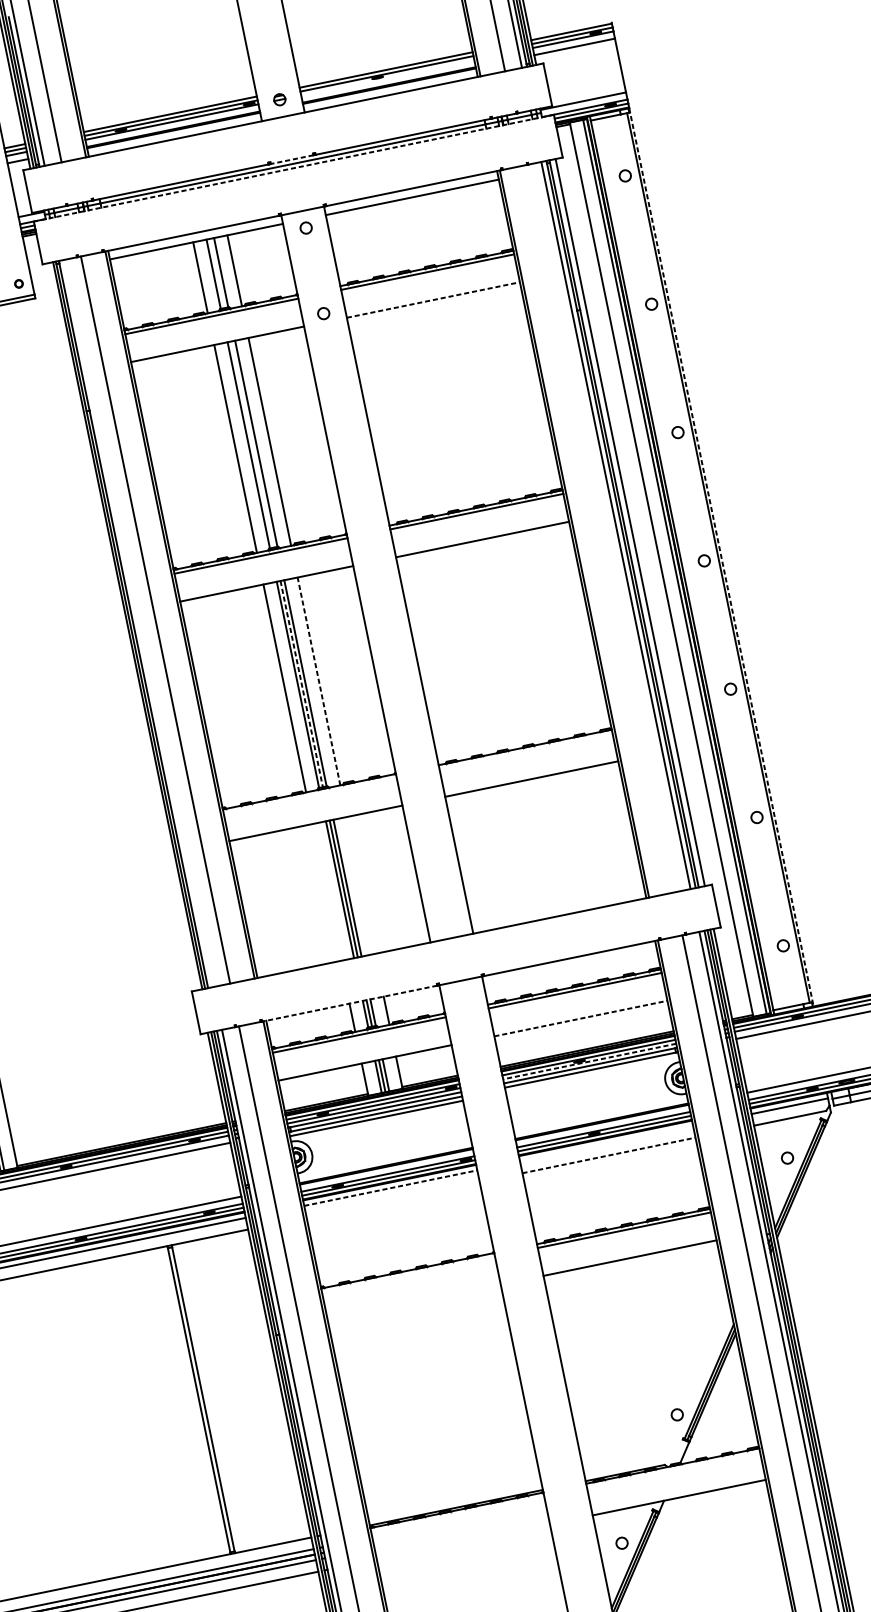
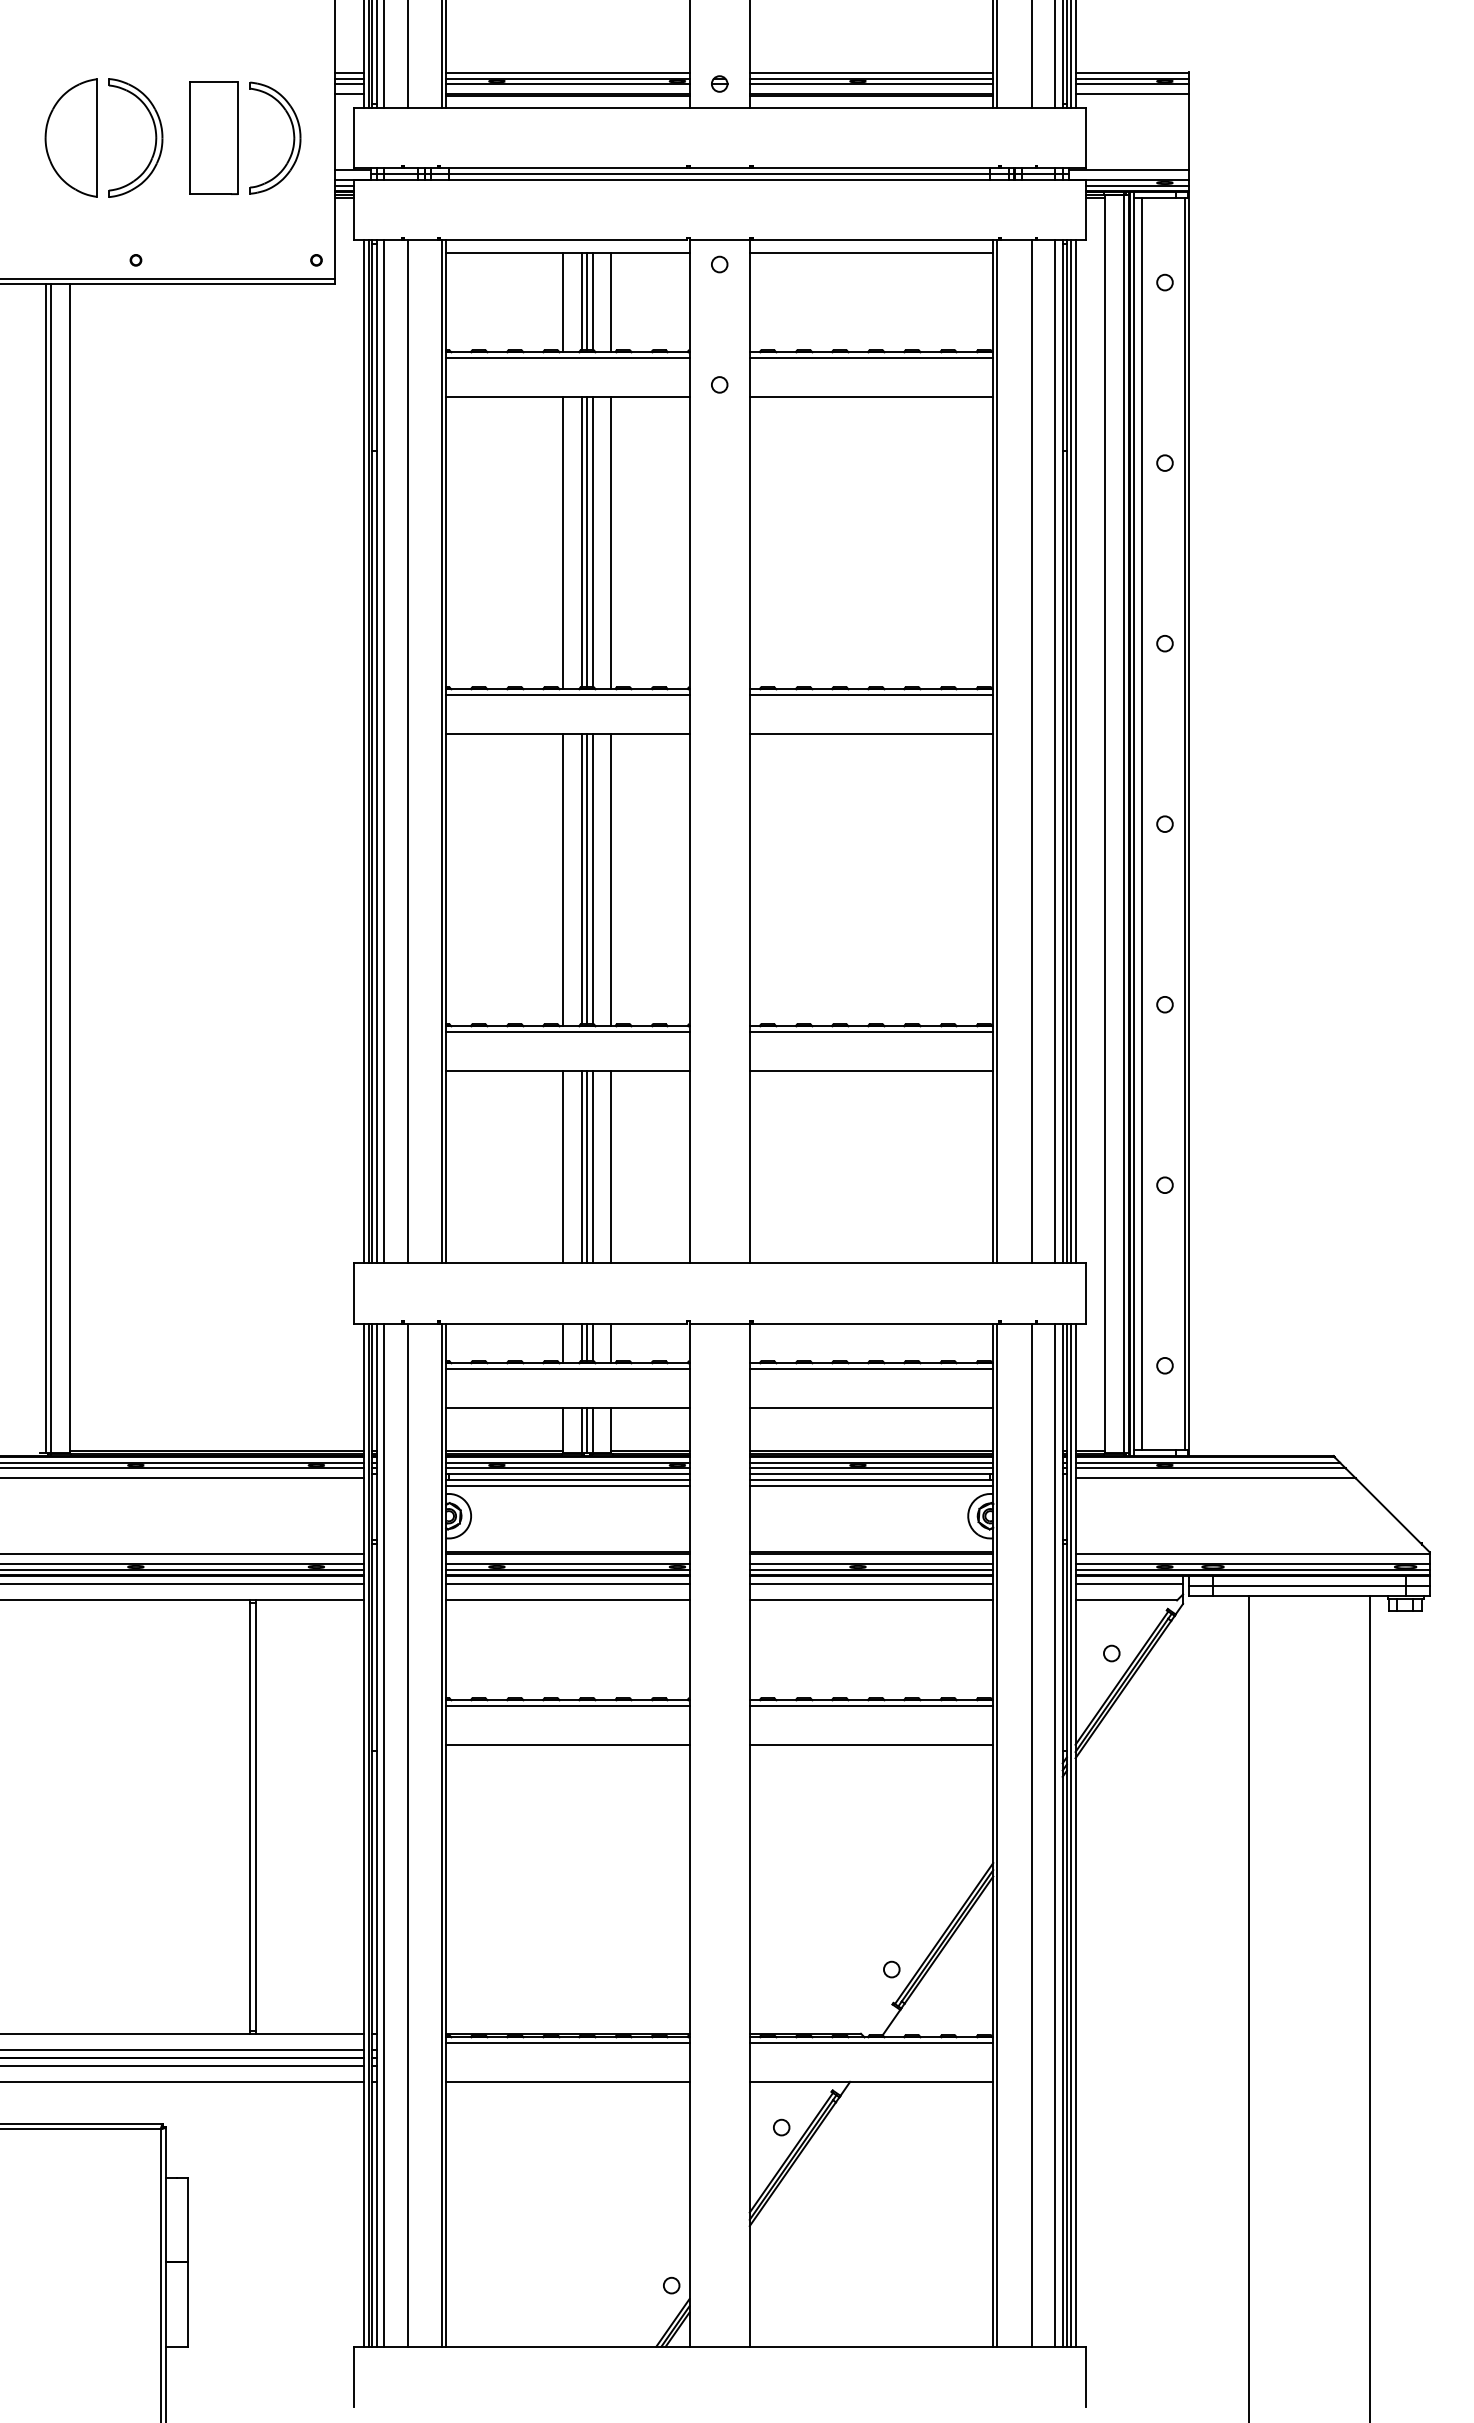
line: (387, 77) -> (871, 84), added
line: (292, 159) -> (719, 168), dashed -> solid
line: (293, 168) -> (719, 180), dashed -> solid
line: (217, 273) -> (587, 301), added
line: (433, 299) -> (871, 396), dashed -> solid
line: (252, 444) -> (587, 541), added
line: (626, 523) -> (1070, 751), added
line: (598, 528) -> (1031, 751), added
line: (721, 557) -> (1189, 824), dashed -> solid
line: (688, 564) -> (1142, 824), added
line: (138, 623) -> (383, 751), added
line: (124, 626) -> (363, 751), added
line: (319, 680) -> (611, 879), dashed -> solid
line: (301, 684) -> (587, 879), dashed -> solid
line: (525, 751) -> (871, 1031), added
line: (309, 795) -> (567, 1031), added
line: (360, 884) -> (611, 1166), added
line: (326, 891) -> (563, 1166), added
line: (348, 1003) -> (562, 1323), dashed -> solid
line: (580, 1018) -> (871, 1407), dashed -> solid
line: (589, 1061) -> (871, 1468), dashed -> solid
line: (592, 1074) -> (871, 1486), added
line: (606, 1144) -> (871, 1584), added
line: (609, 1155) -> (871, 1600), dashed -> solid
line: (390, 1188) -> (567, 1584), dashed -> solid
line: (392, 1199) -> (567, 1600), added
line: (408, 1274) -> (567, 1705), added
line: (413, 1302) -> (567, 1744), added
line: (673, 1469) -> (871, 2042), added
line: (457, 1514) -> (567, 2042), added
line: (463, 1541) -> (567, 2081), added

